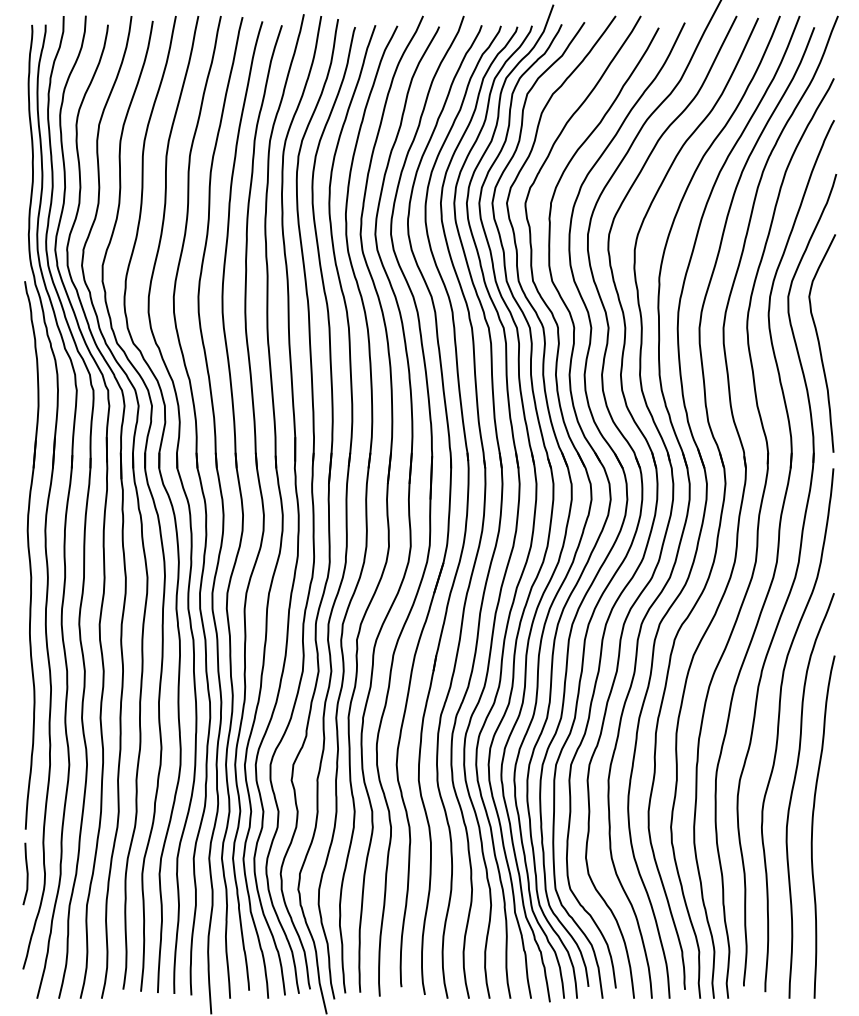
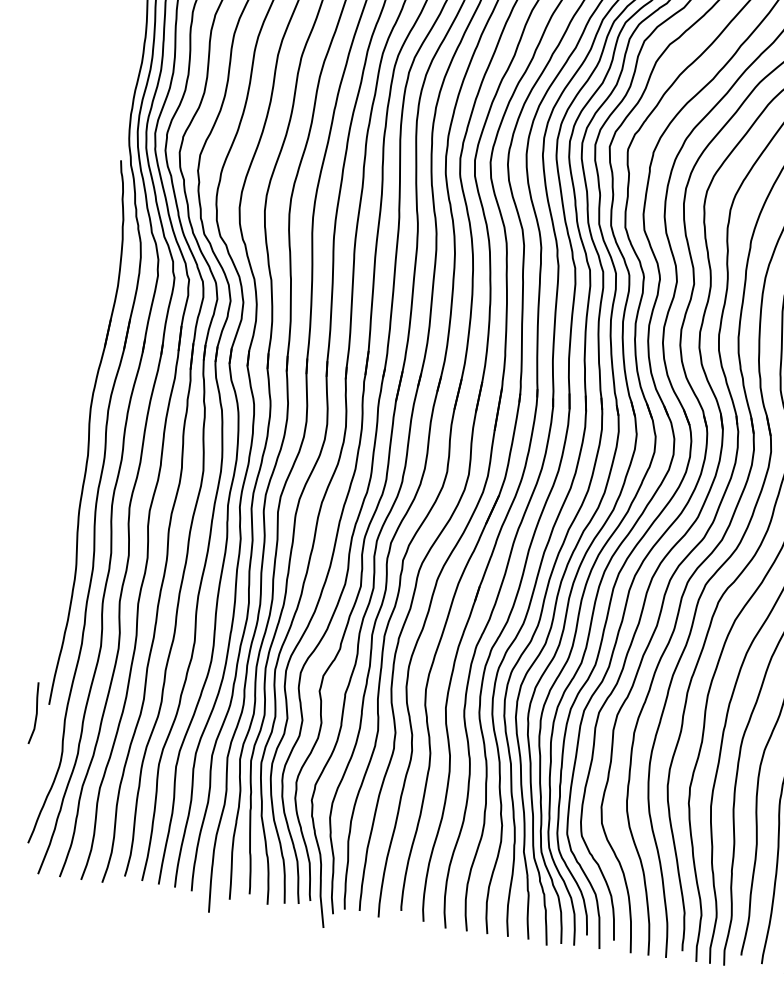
curve: (26, 873) -> (35, 712), moved

